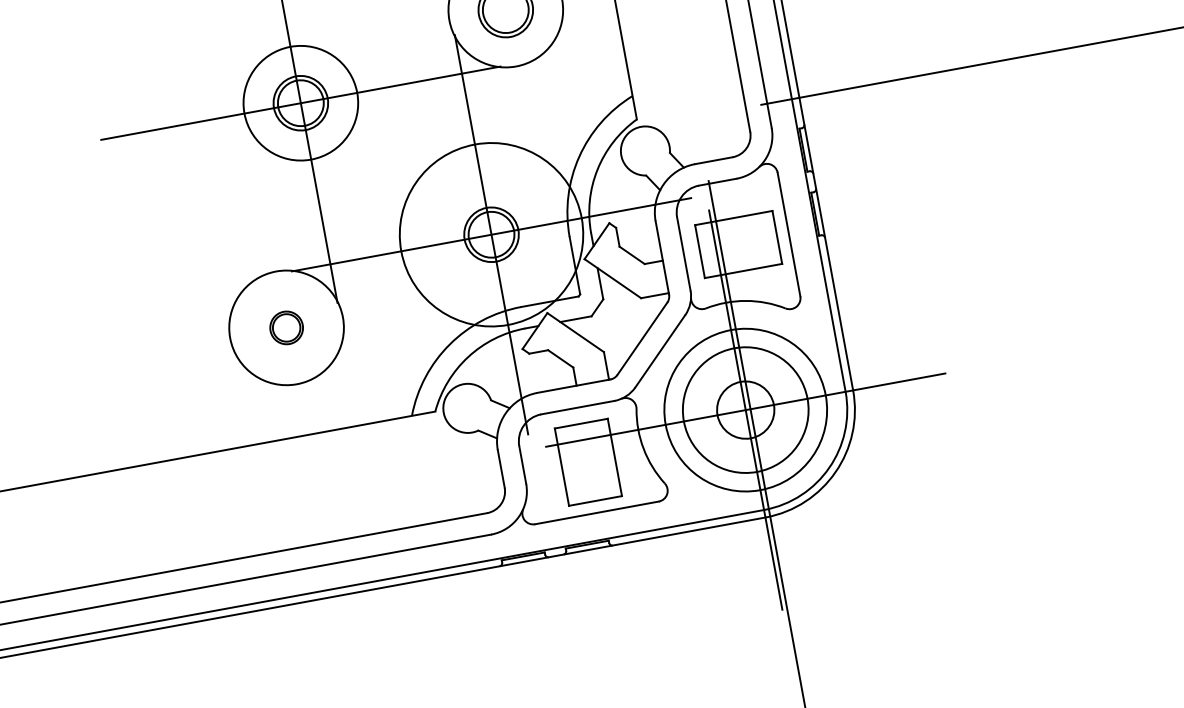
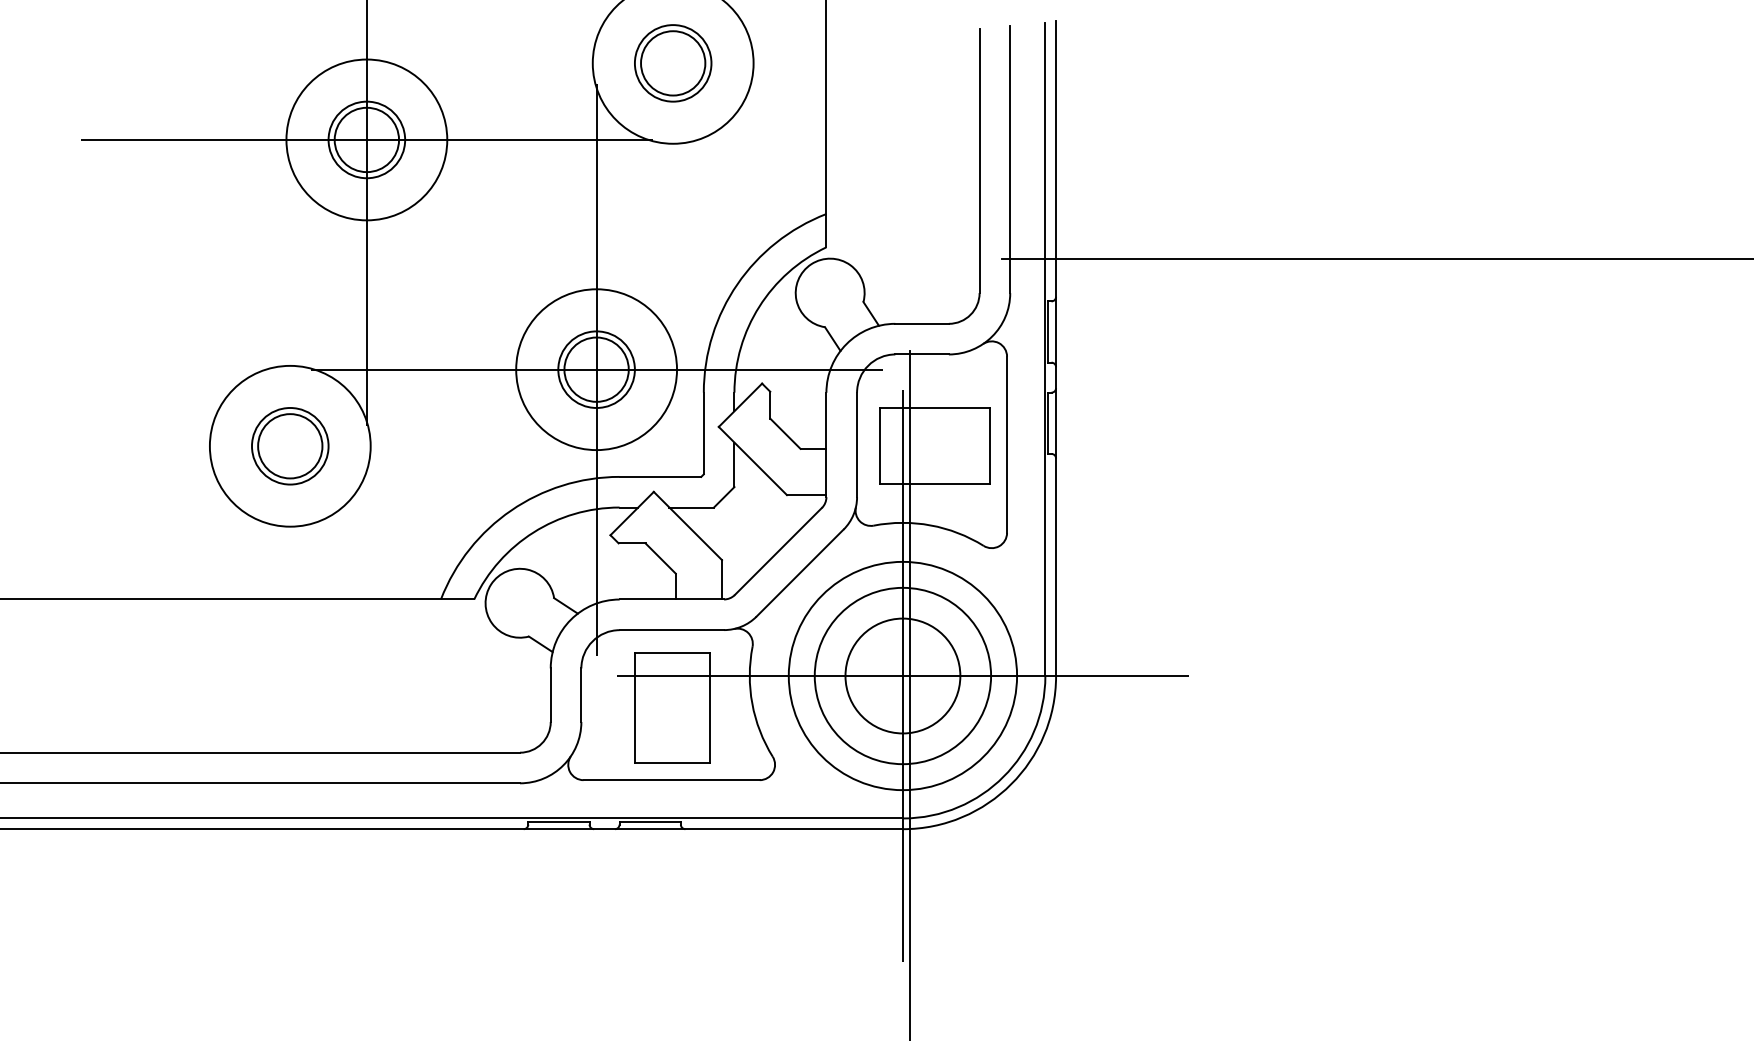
circle: (491, 234) -> (596, 369), size x0.62
part: (286, 328) -> (290, 446), size x1.67
circle: (745, 409) -> (902, 675), size x1.43

